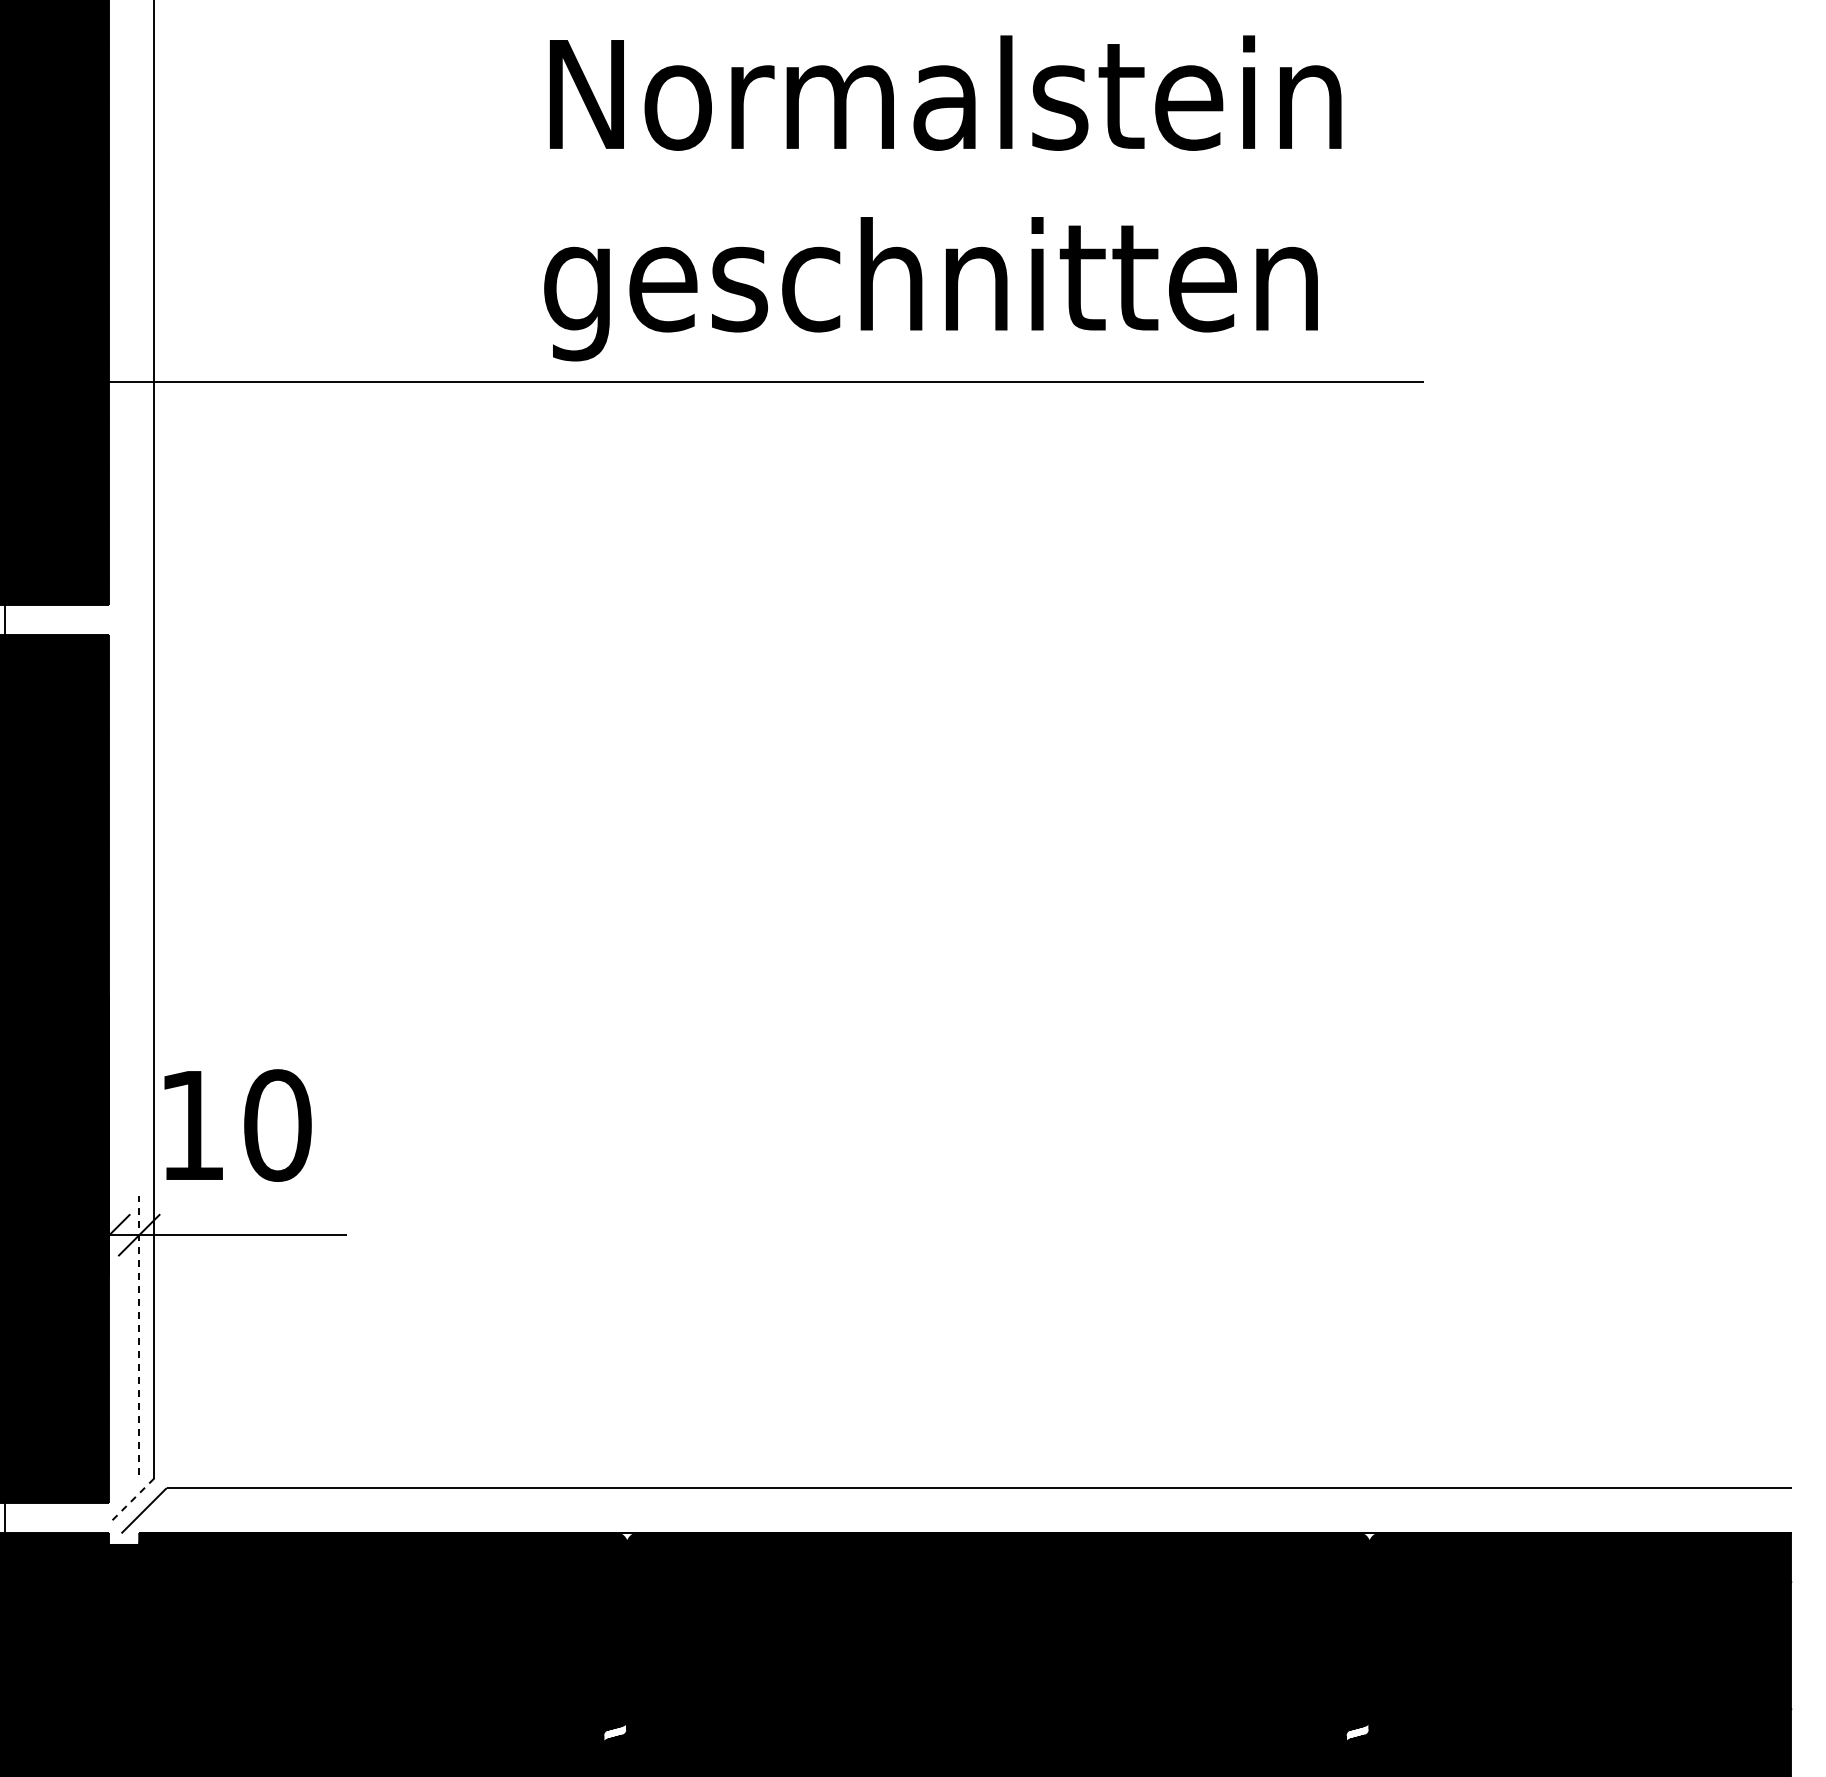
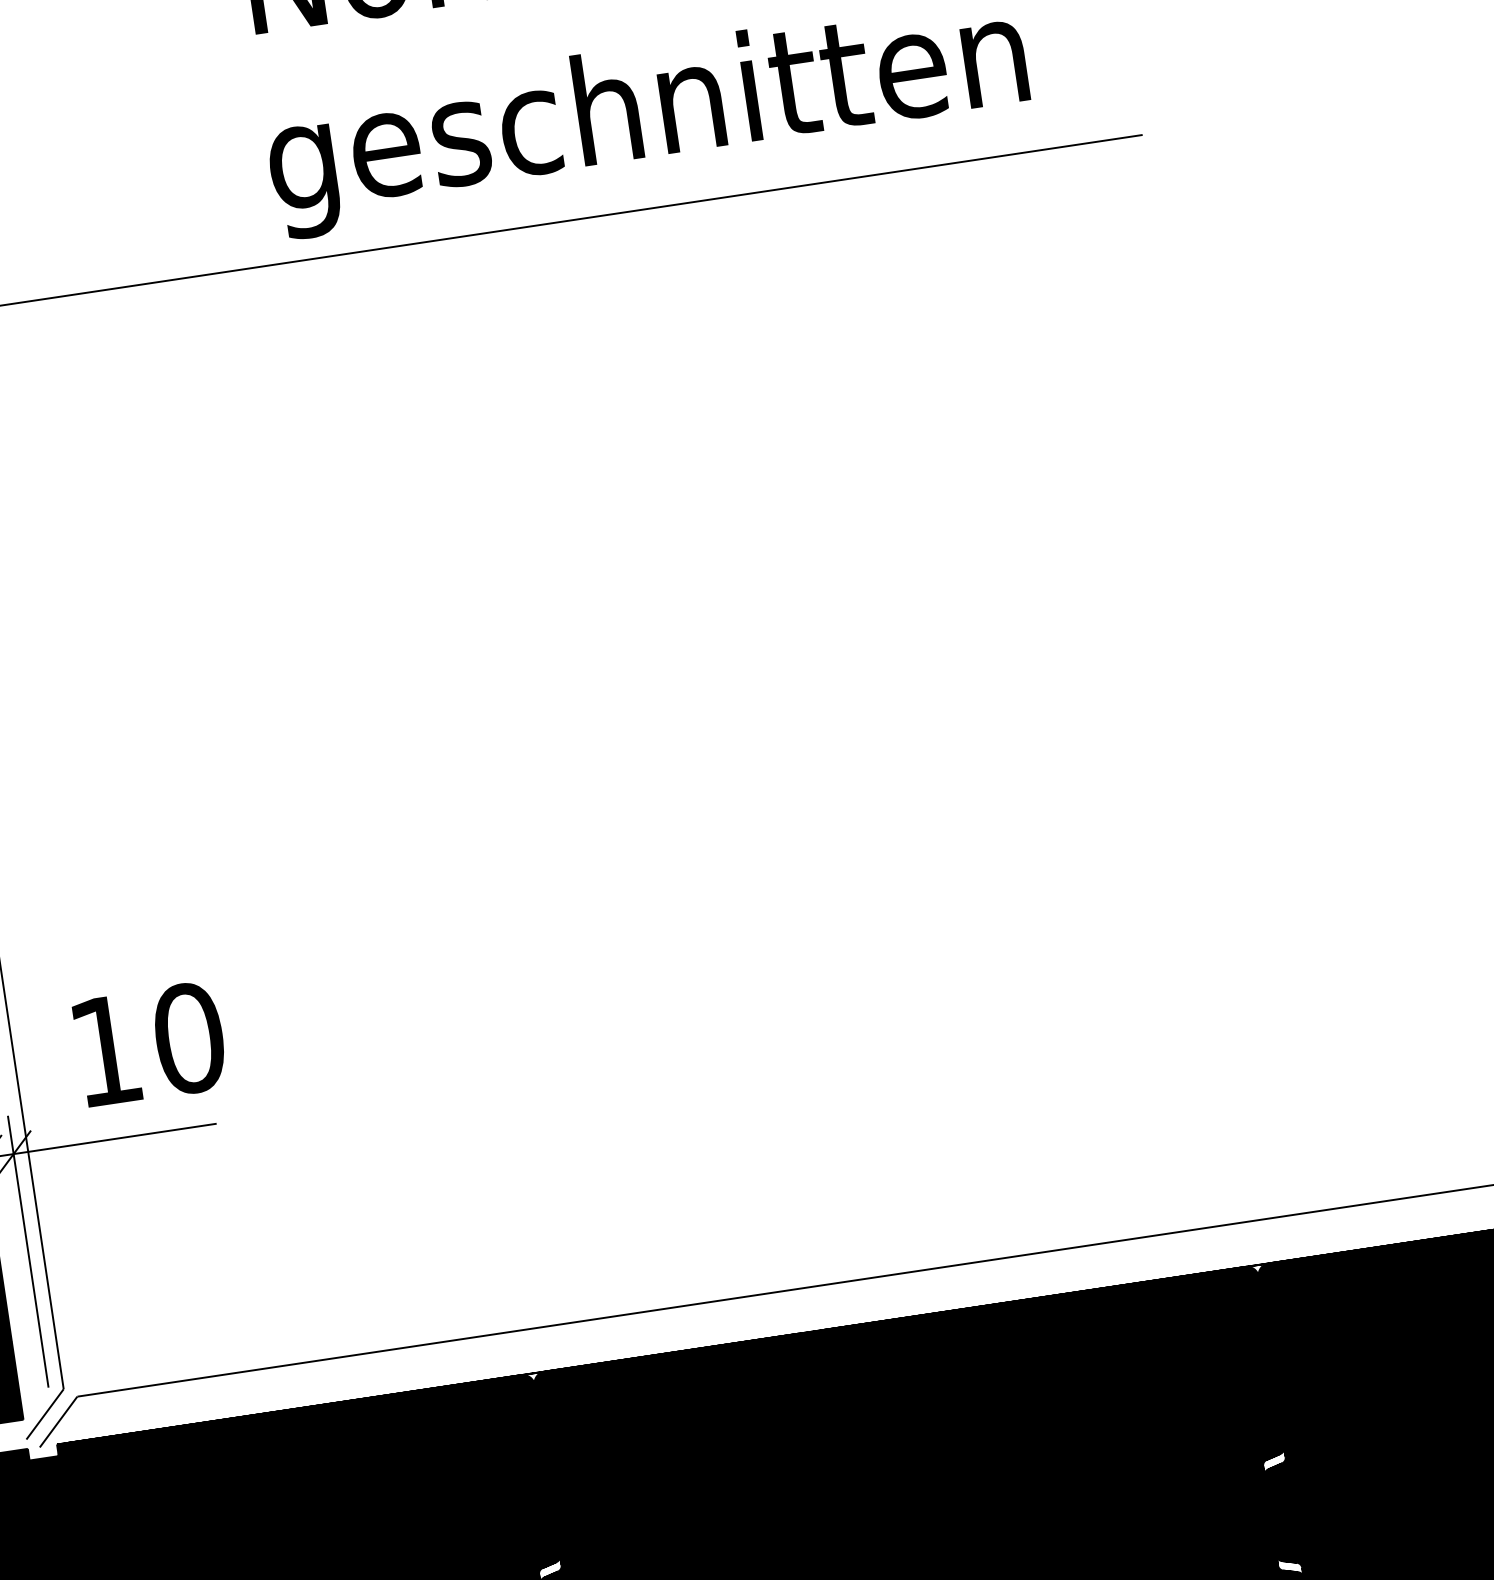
text: (237, 1125) -> (150, 1044), moved
line: (139, 1334) -> (28, 1250), dashed -> solid
line: (131, 1500) -> (44, 1413), dashed -> solid

